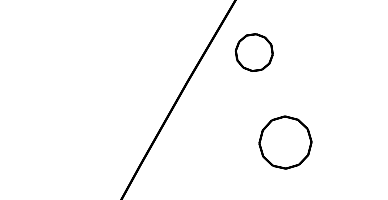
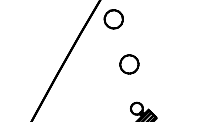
part: (285, 142) -> (129, 64), size x0.71

